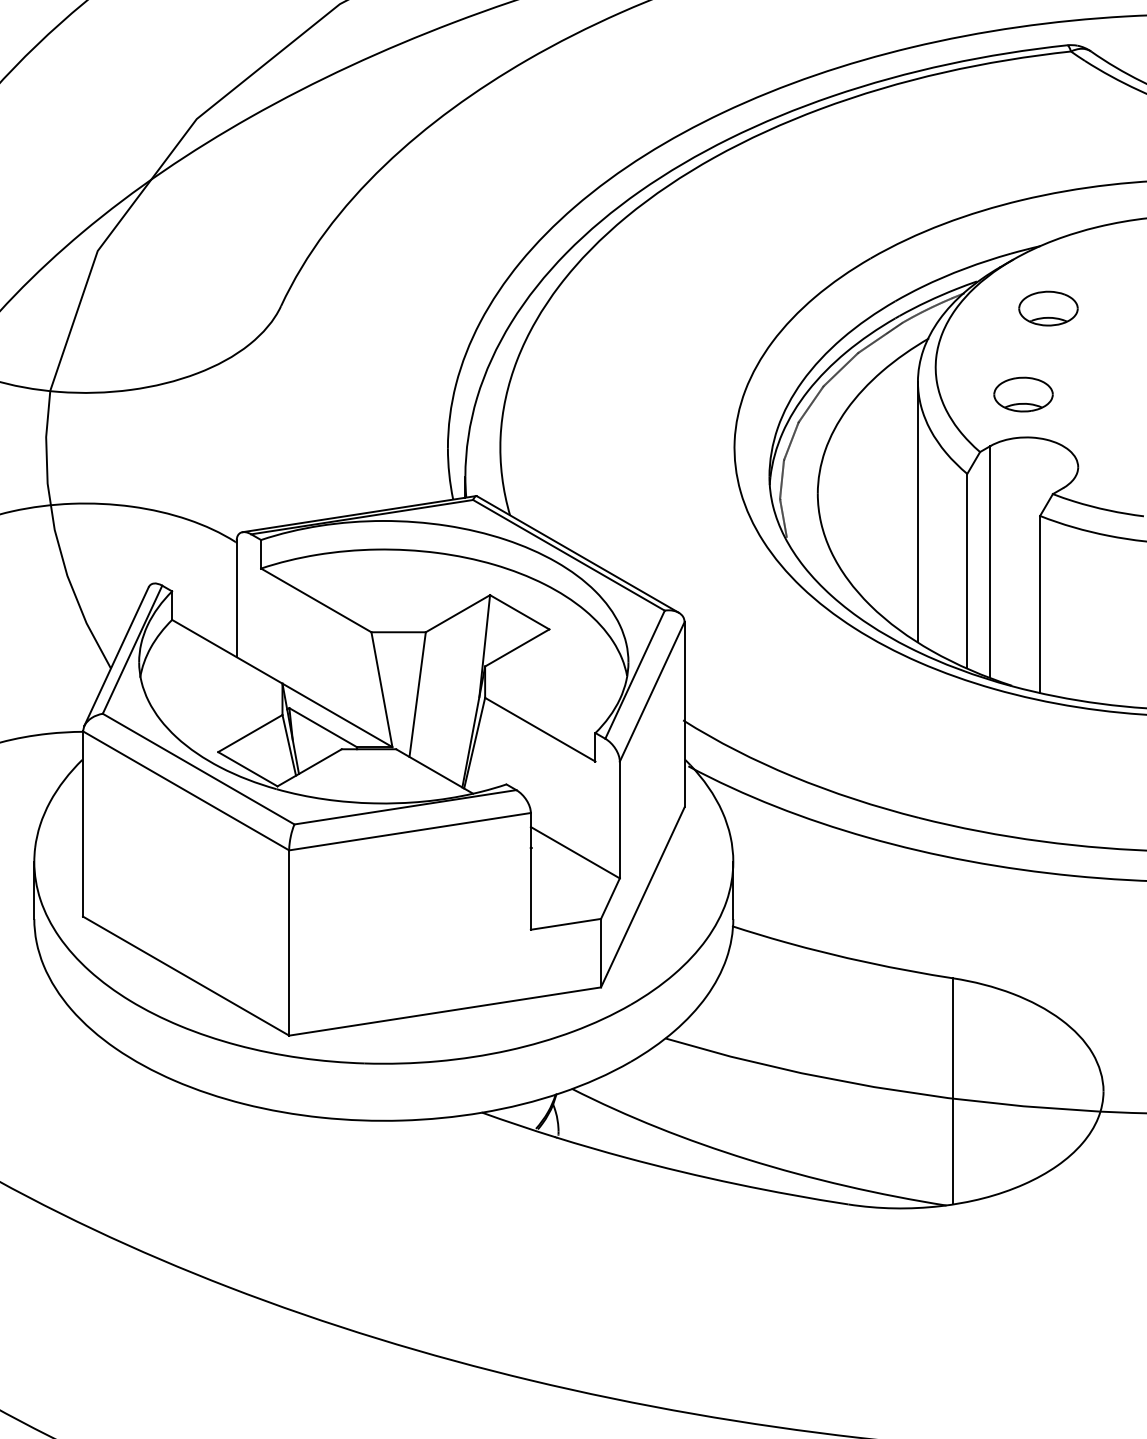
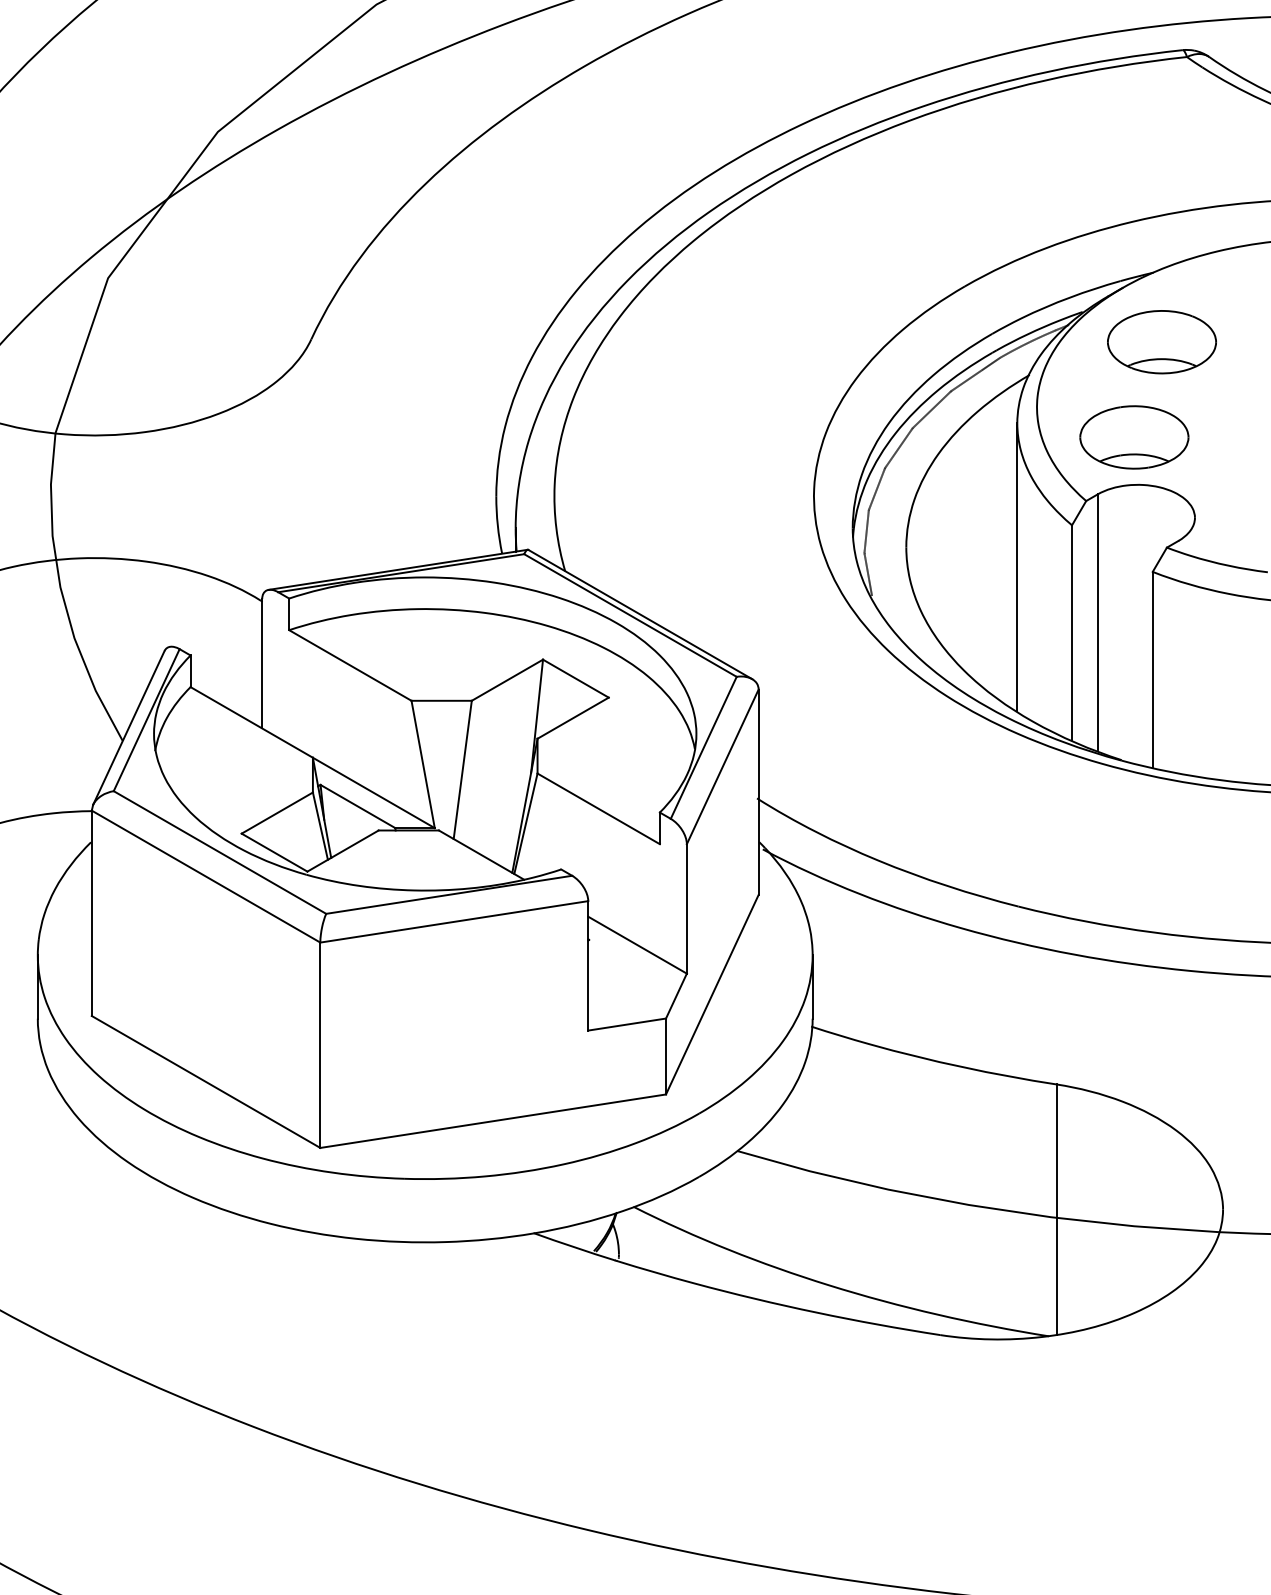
part: (1048, 308) -> (1162, 341), size x1.67
part: (1023, 394) -> (1134, 437), size x1.67

